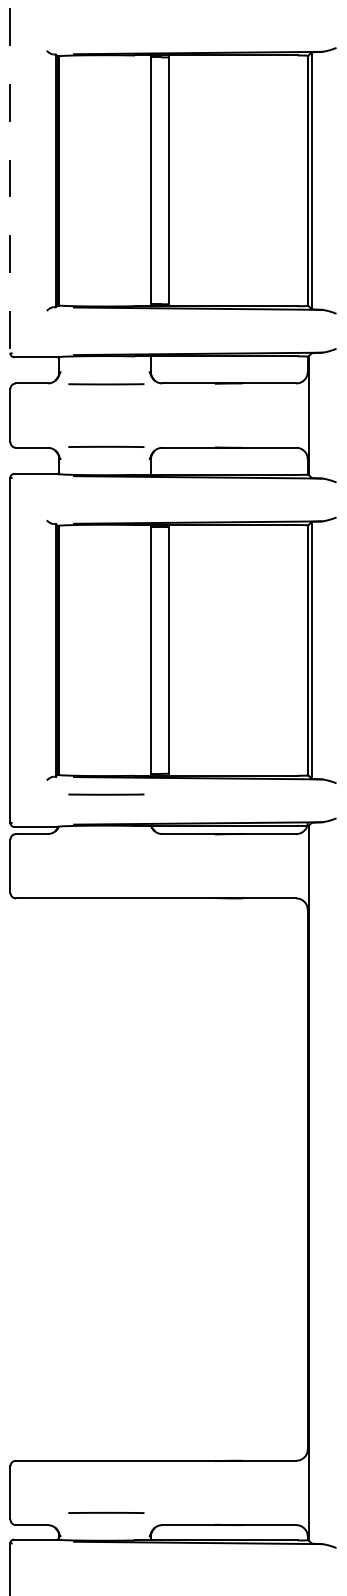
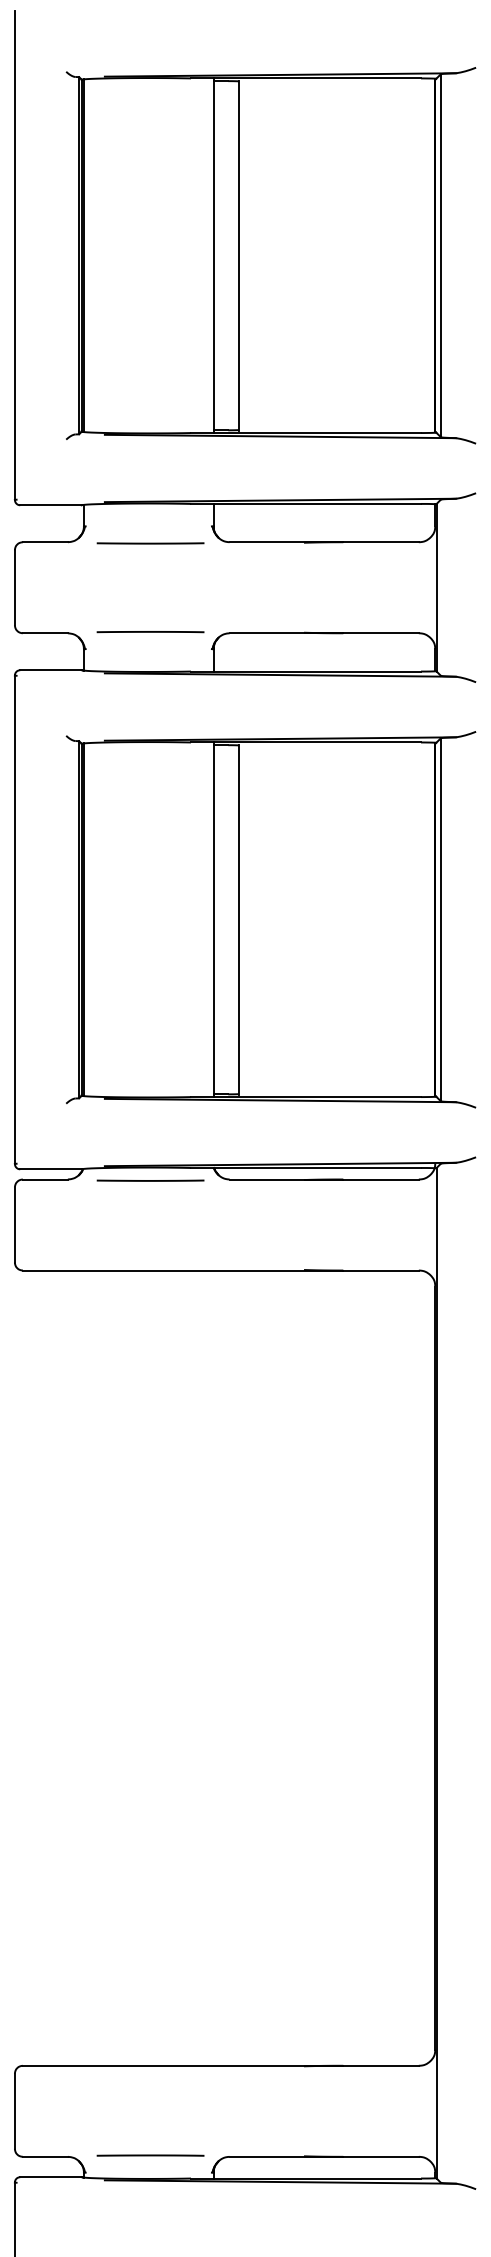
line: (10, 181) -> (14, 256), dashed -> solid
line: (106, 794) -> (150, 1180), moved
line: (106, 1512) -> (150, 2155), moved

